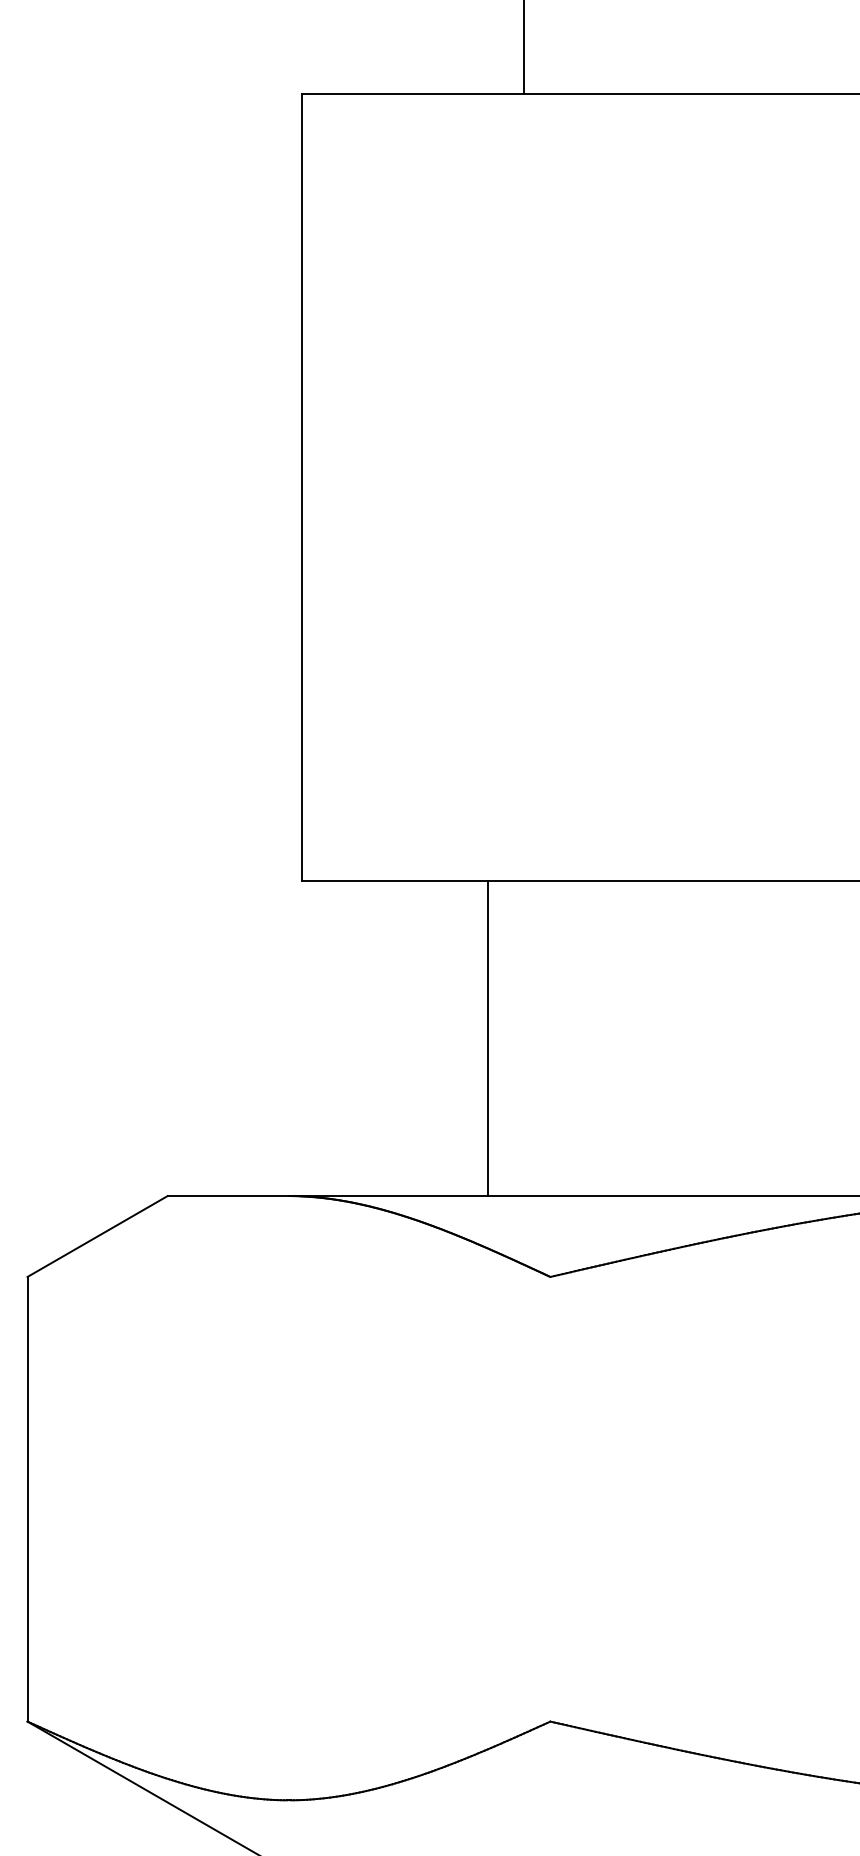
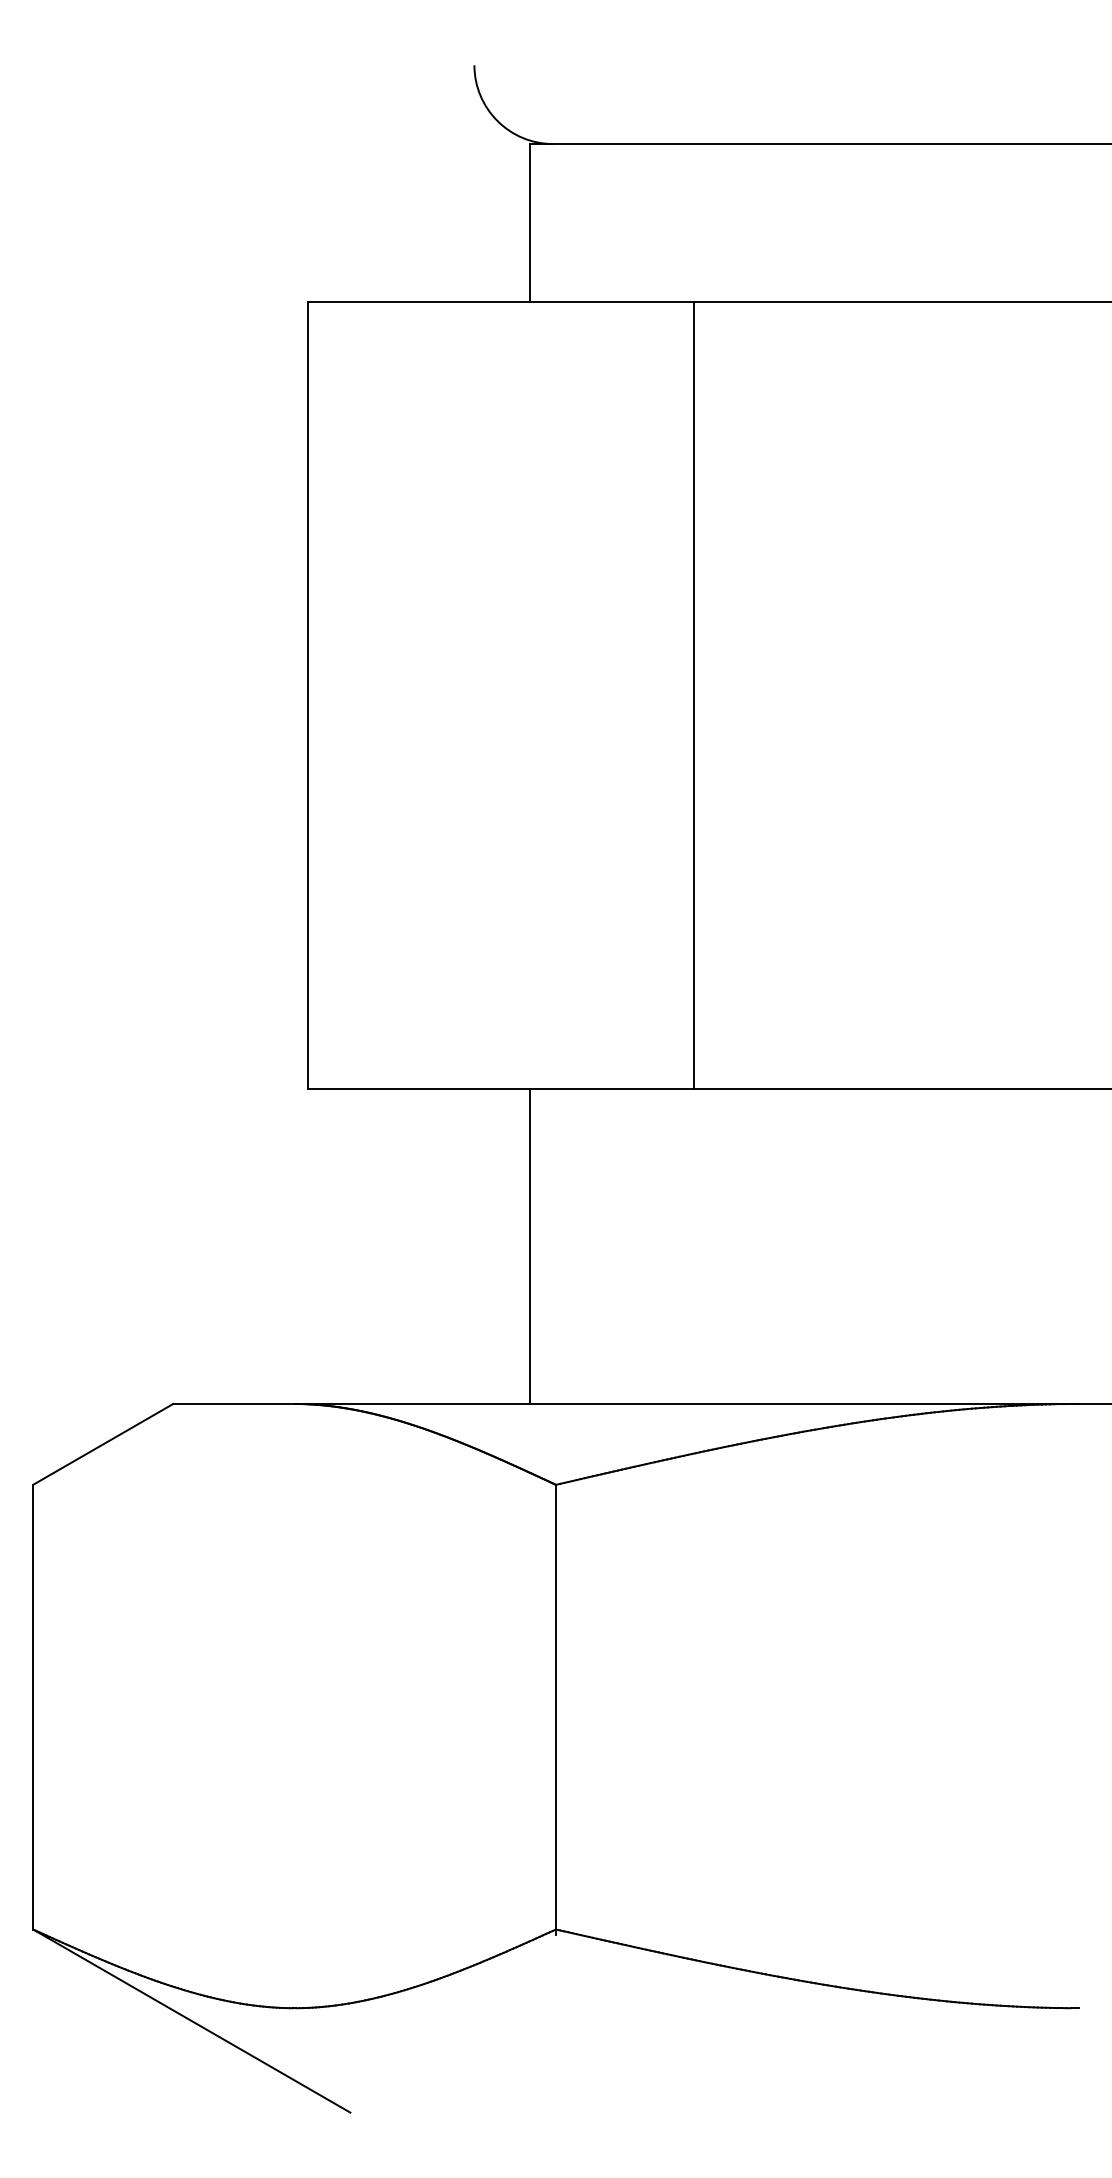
line: (688, 486) -> (694, 694), added
line: (487, 1037) -> (529, 1245), moved
line: (550, 1501) -> (556, 1709), added

